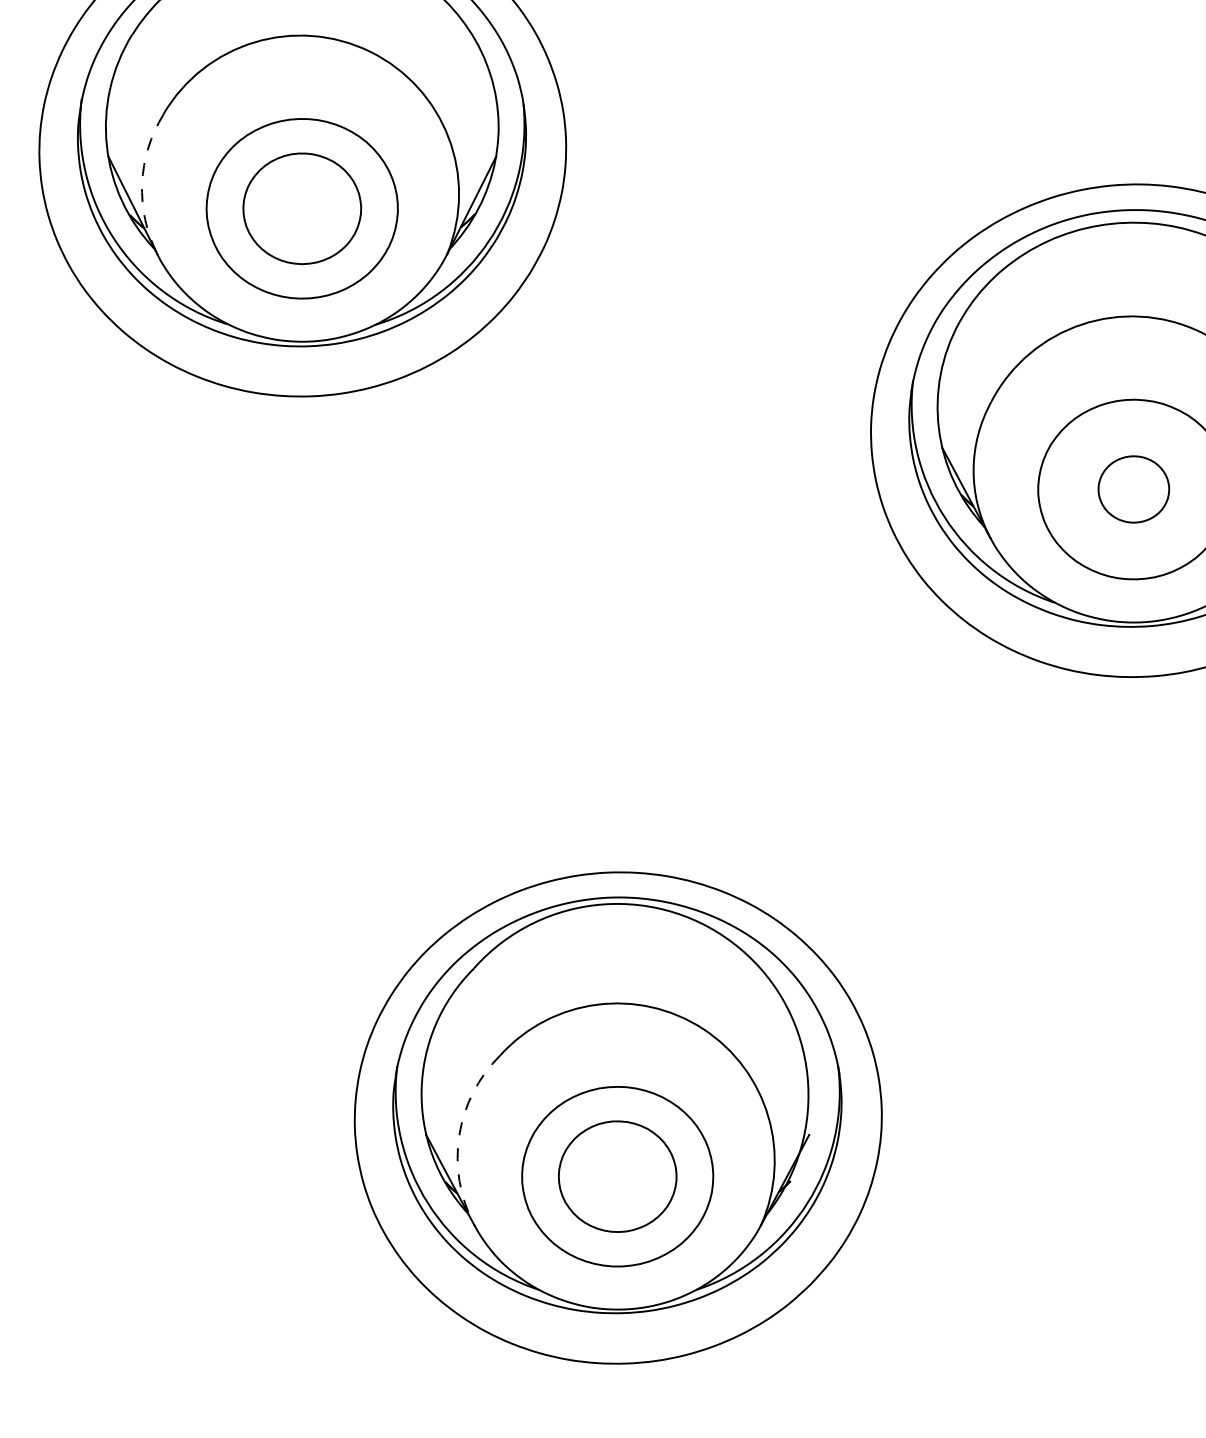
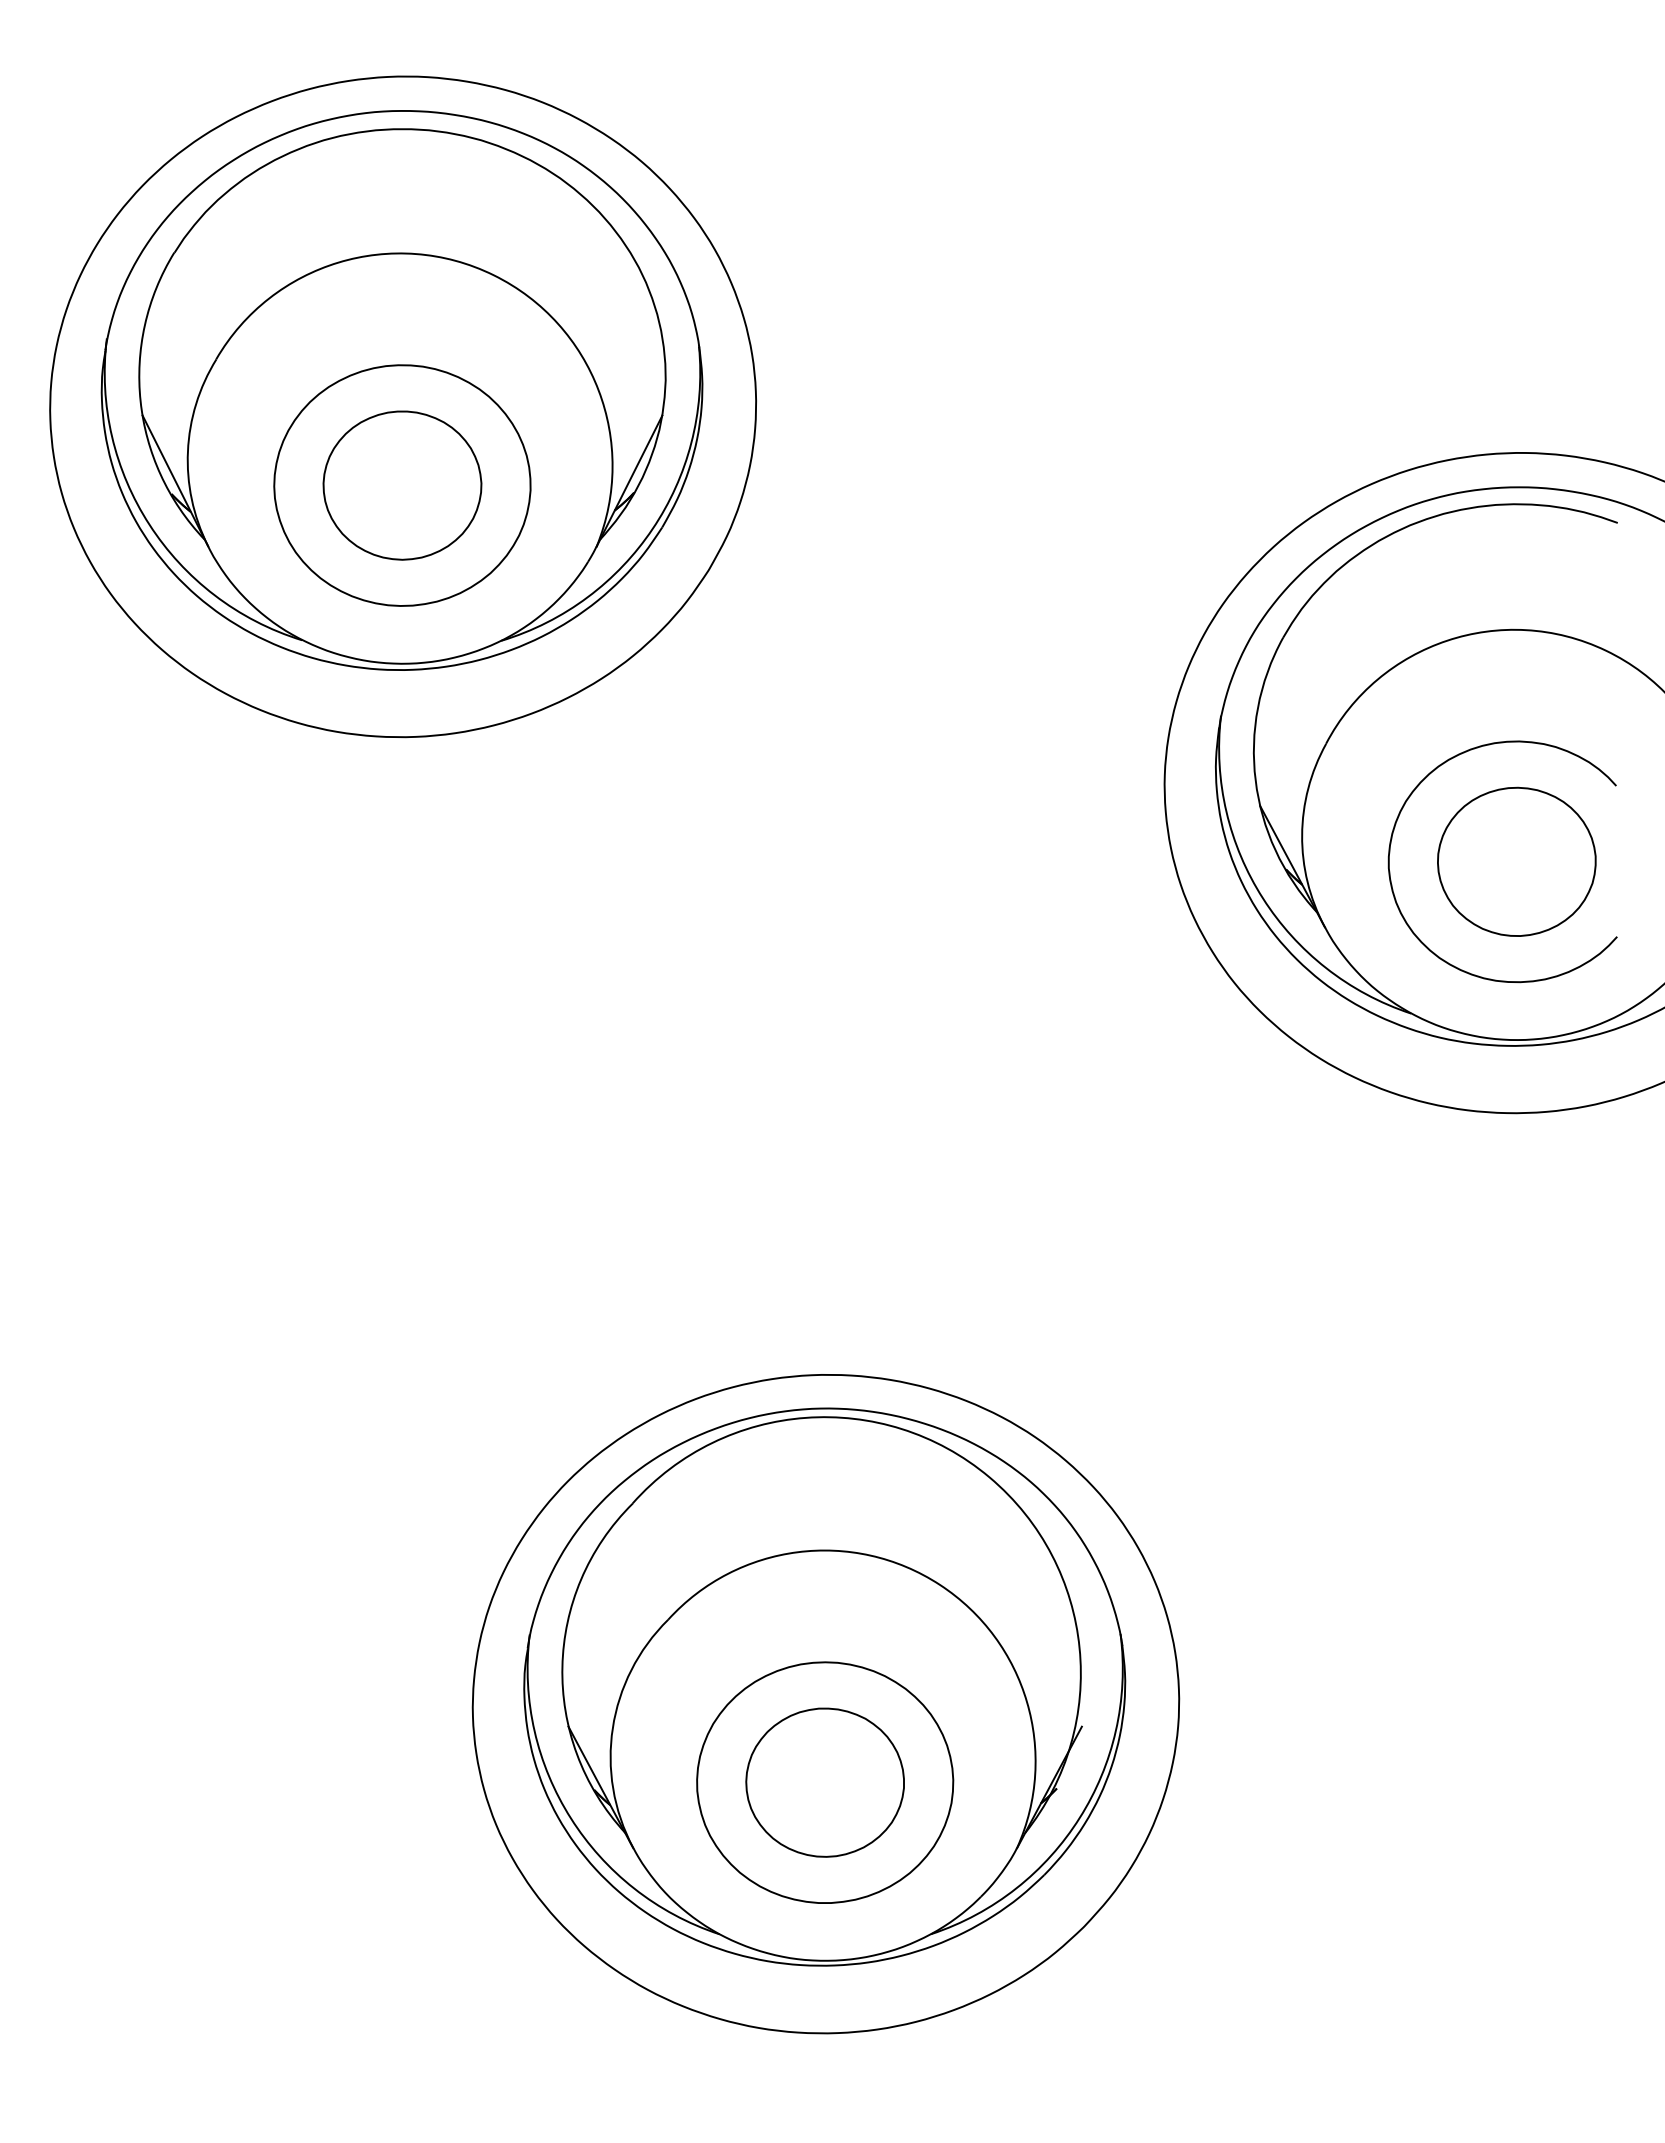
arc: (141, 183) -> (187, 451), dashed -> solid
part: (1133, 489) -> (1516, 861), size x1.67
arc: (459, 1136) -> (612, 1728), dashed -> solid

